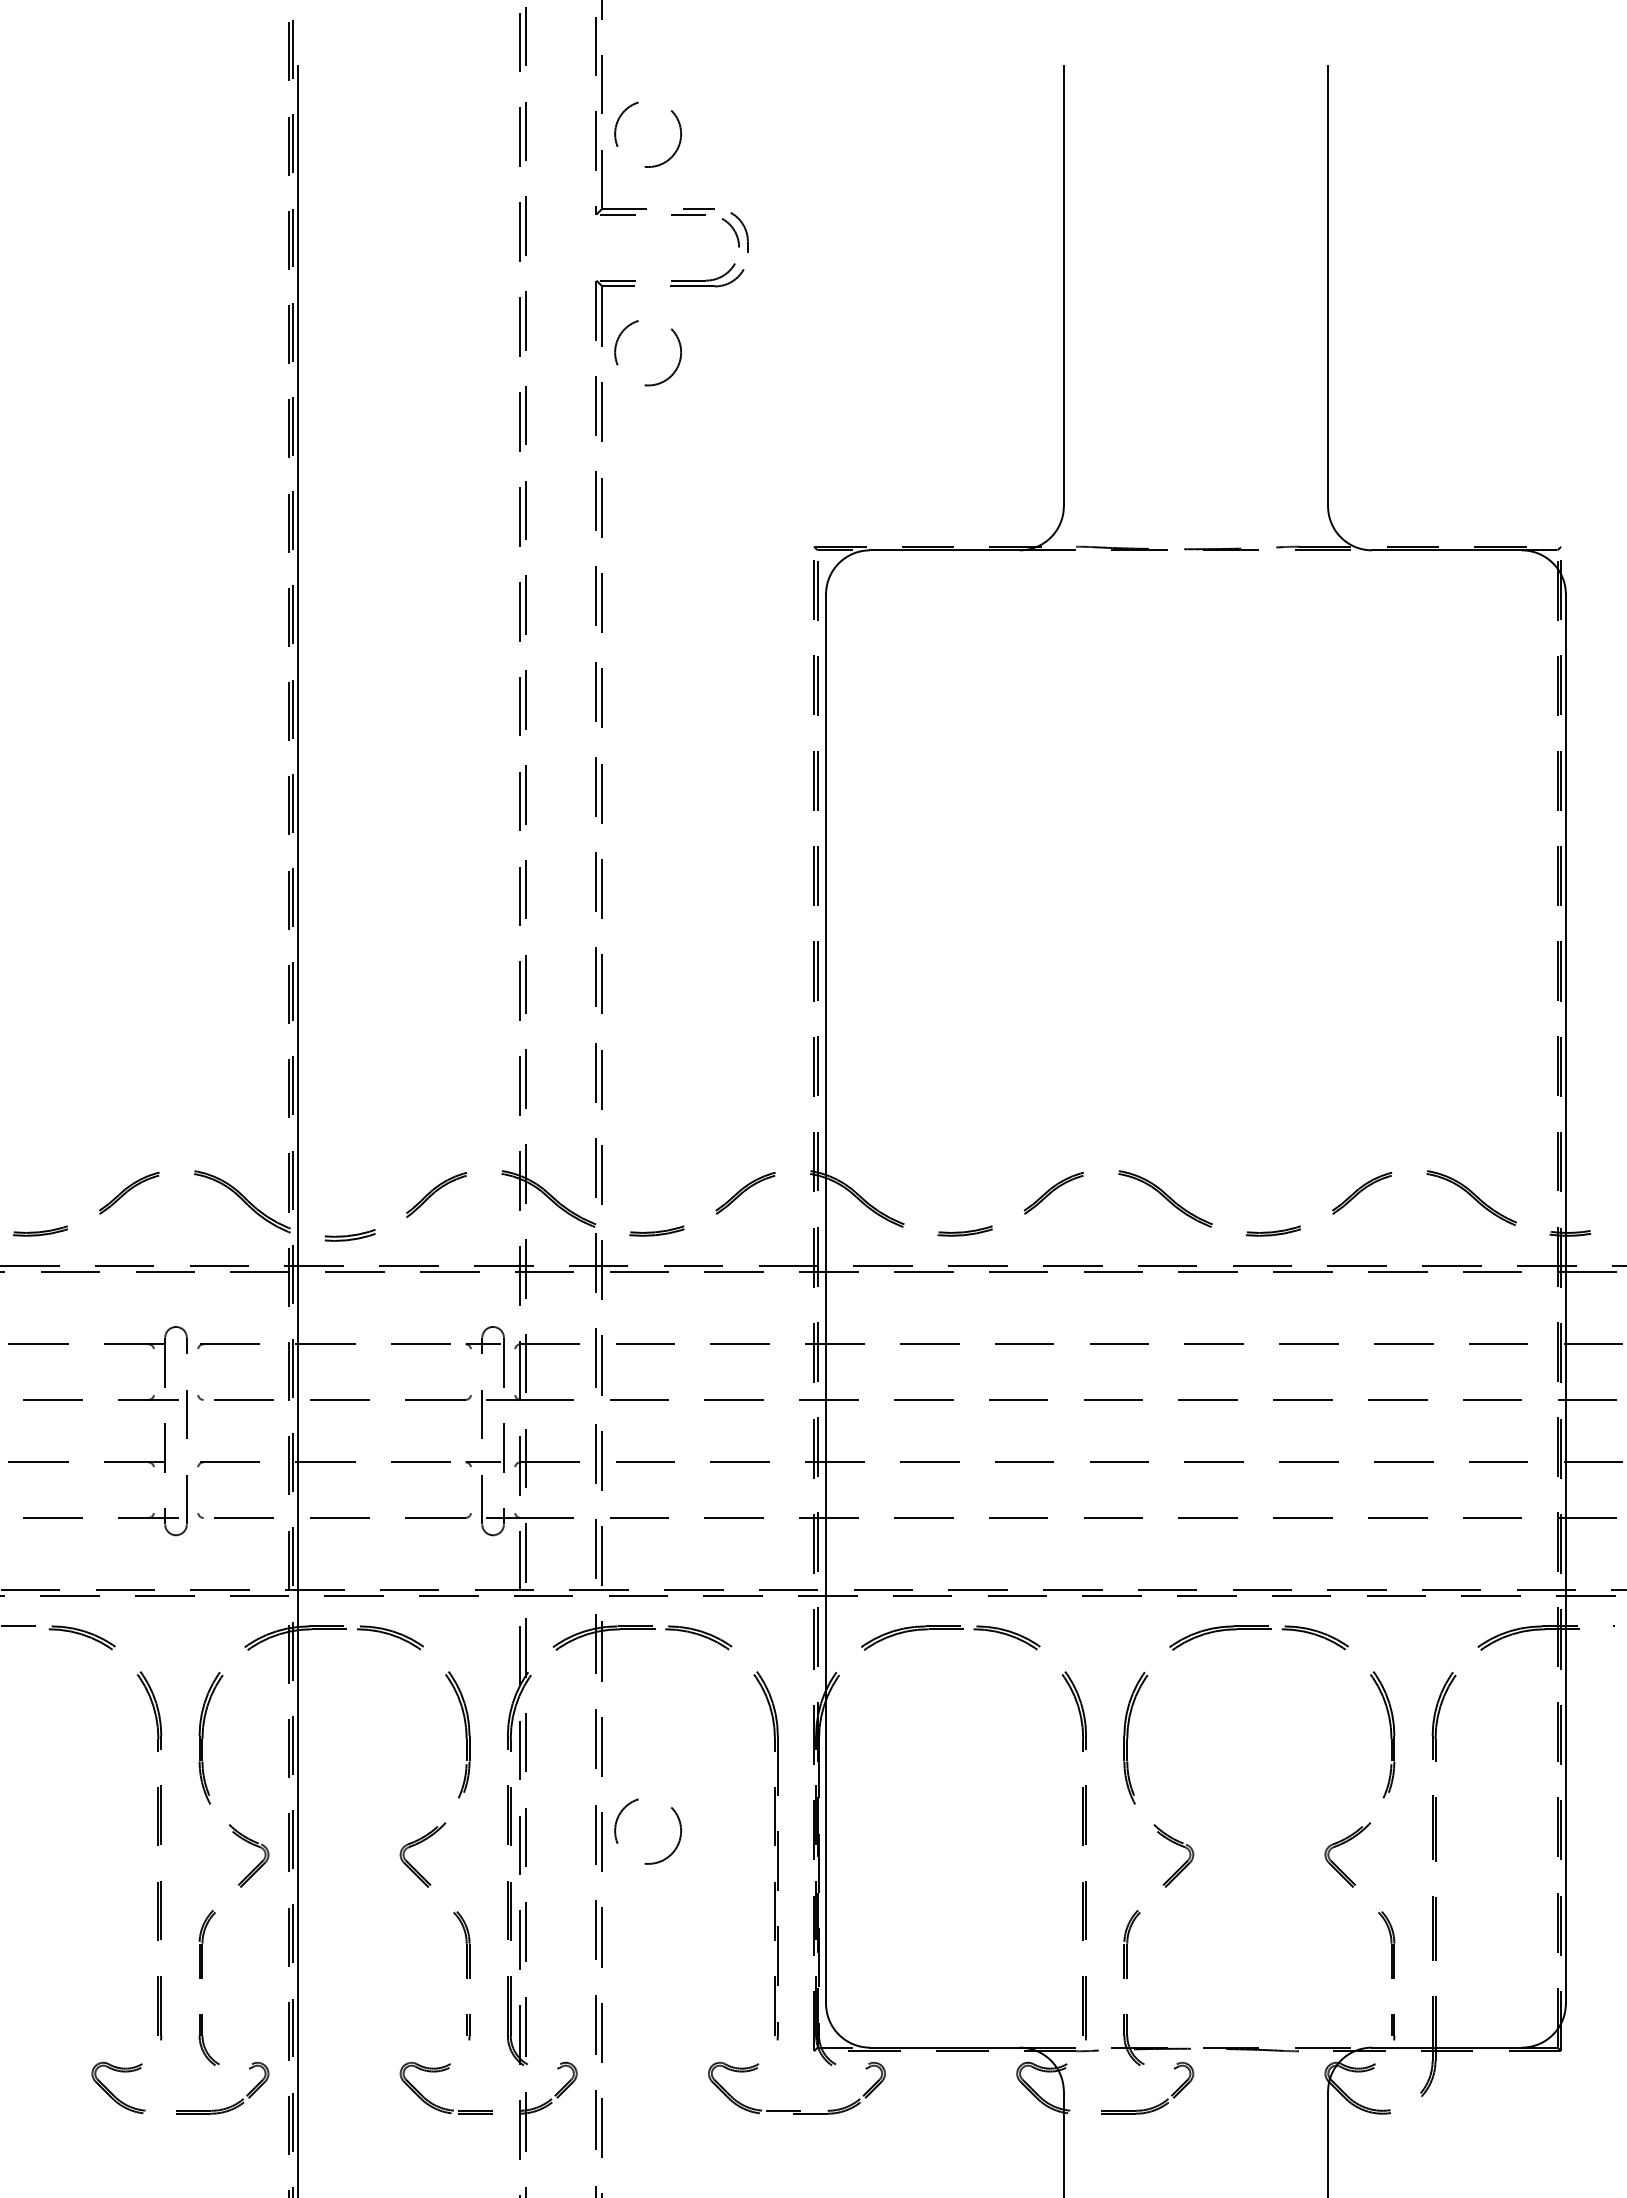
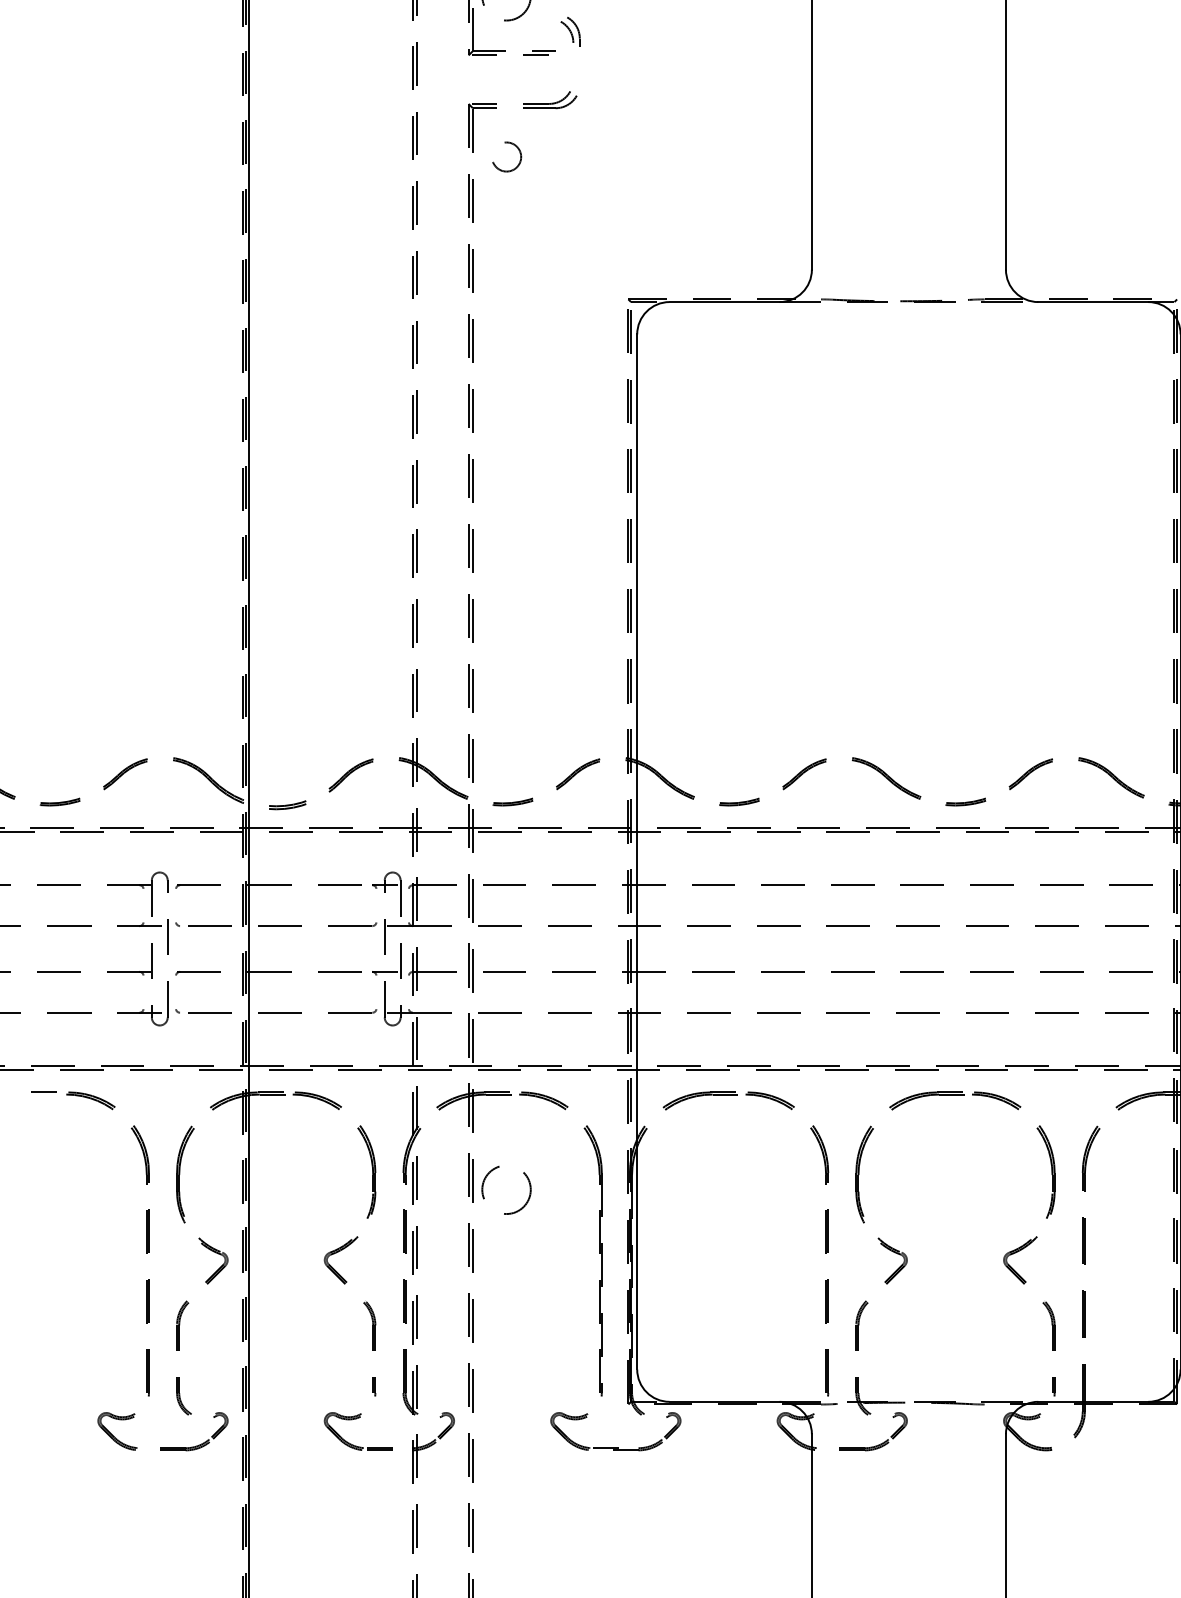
part: (734, 232) -> (569, 31), moved
circle: (648, 353) -> (506, 157), size x0.6
circle: (647, 1831) -> (506, 1190), moved

